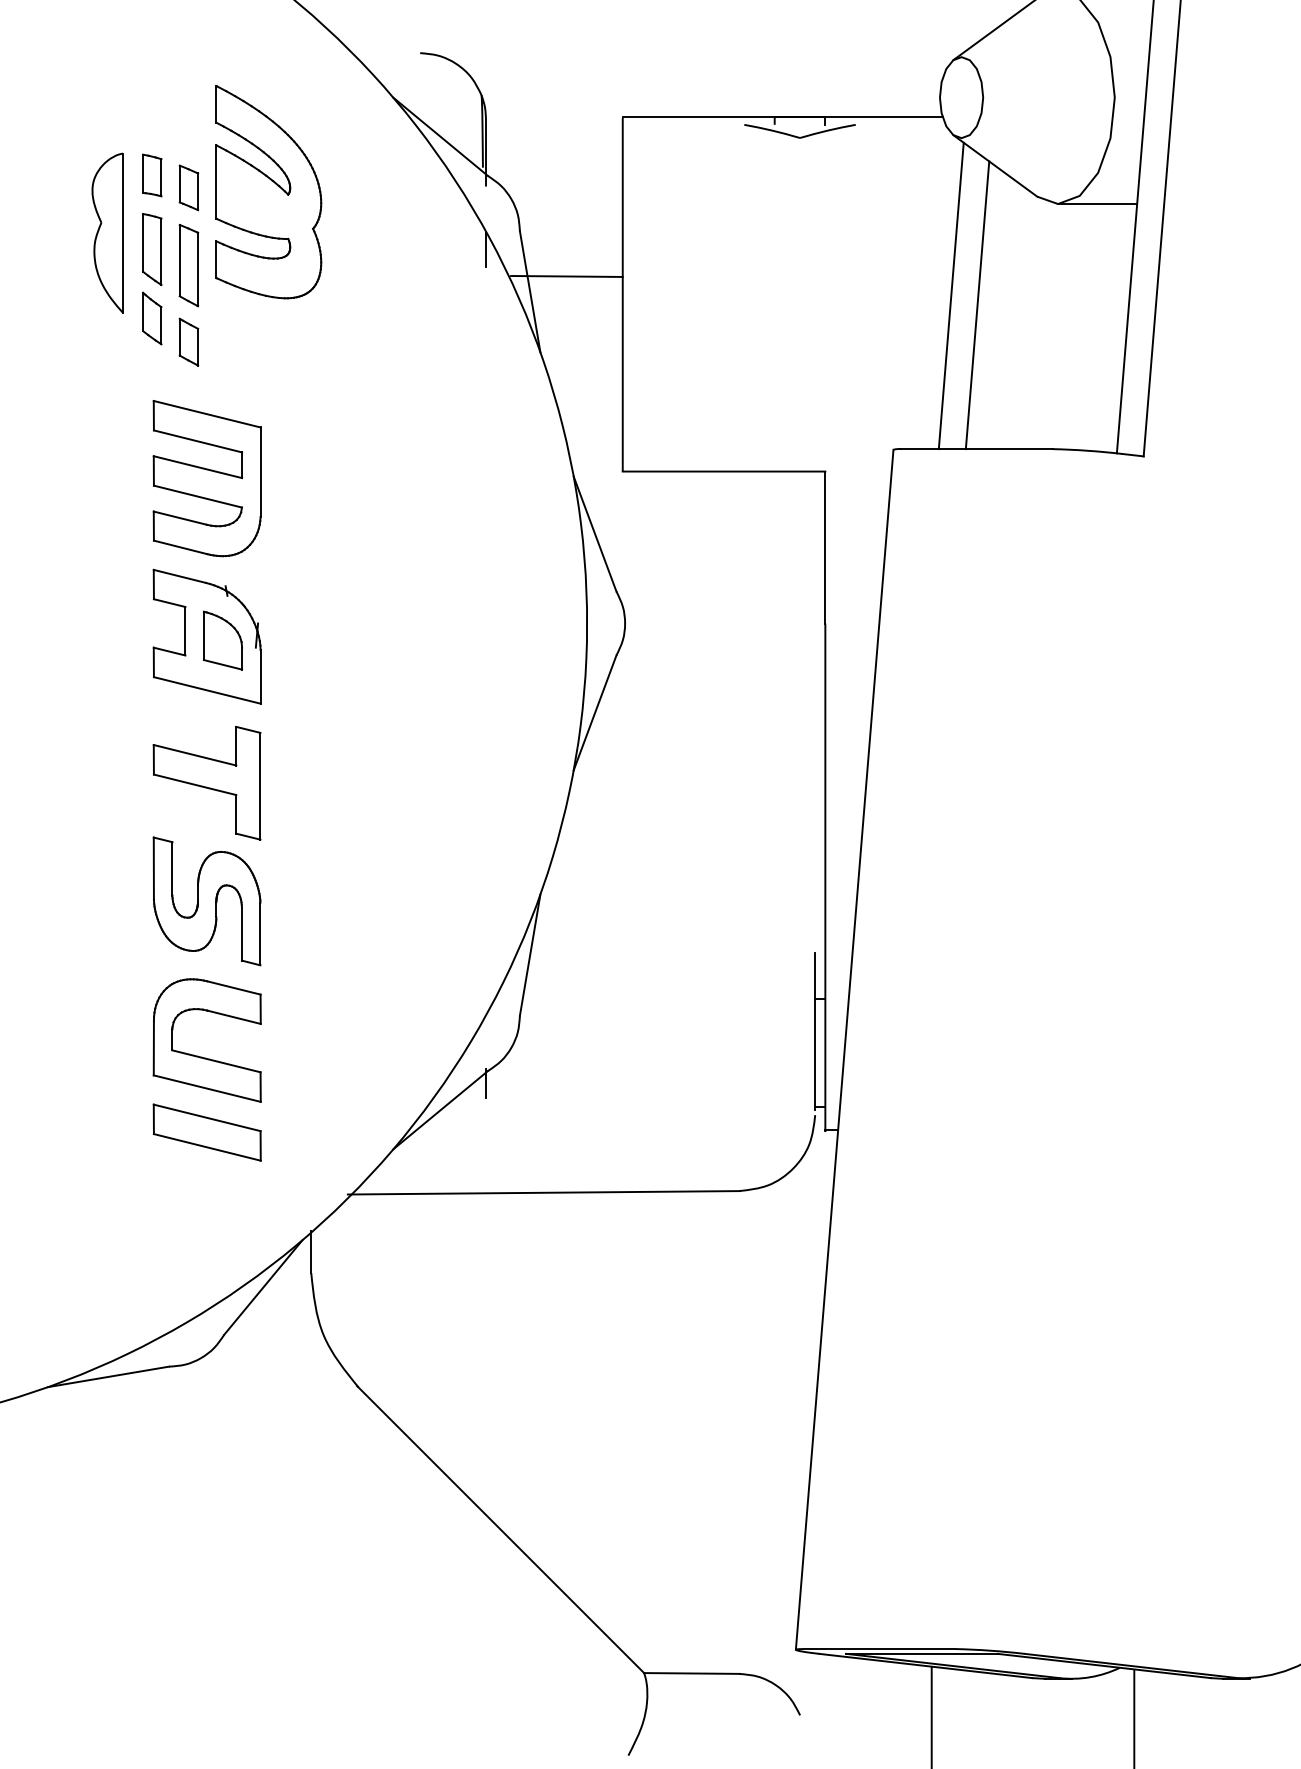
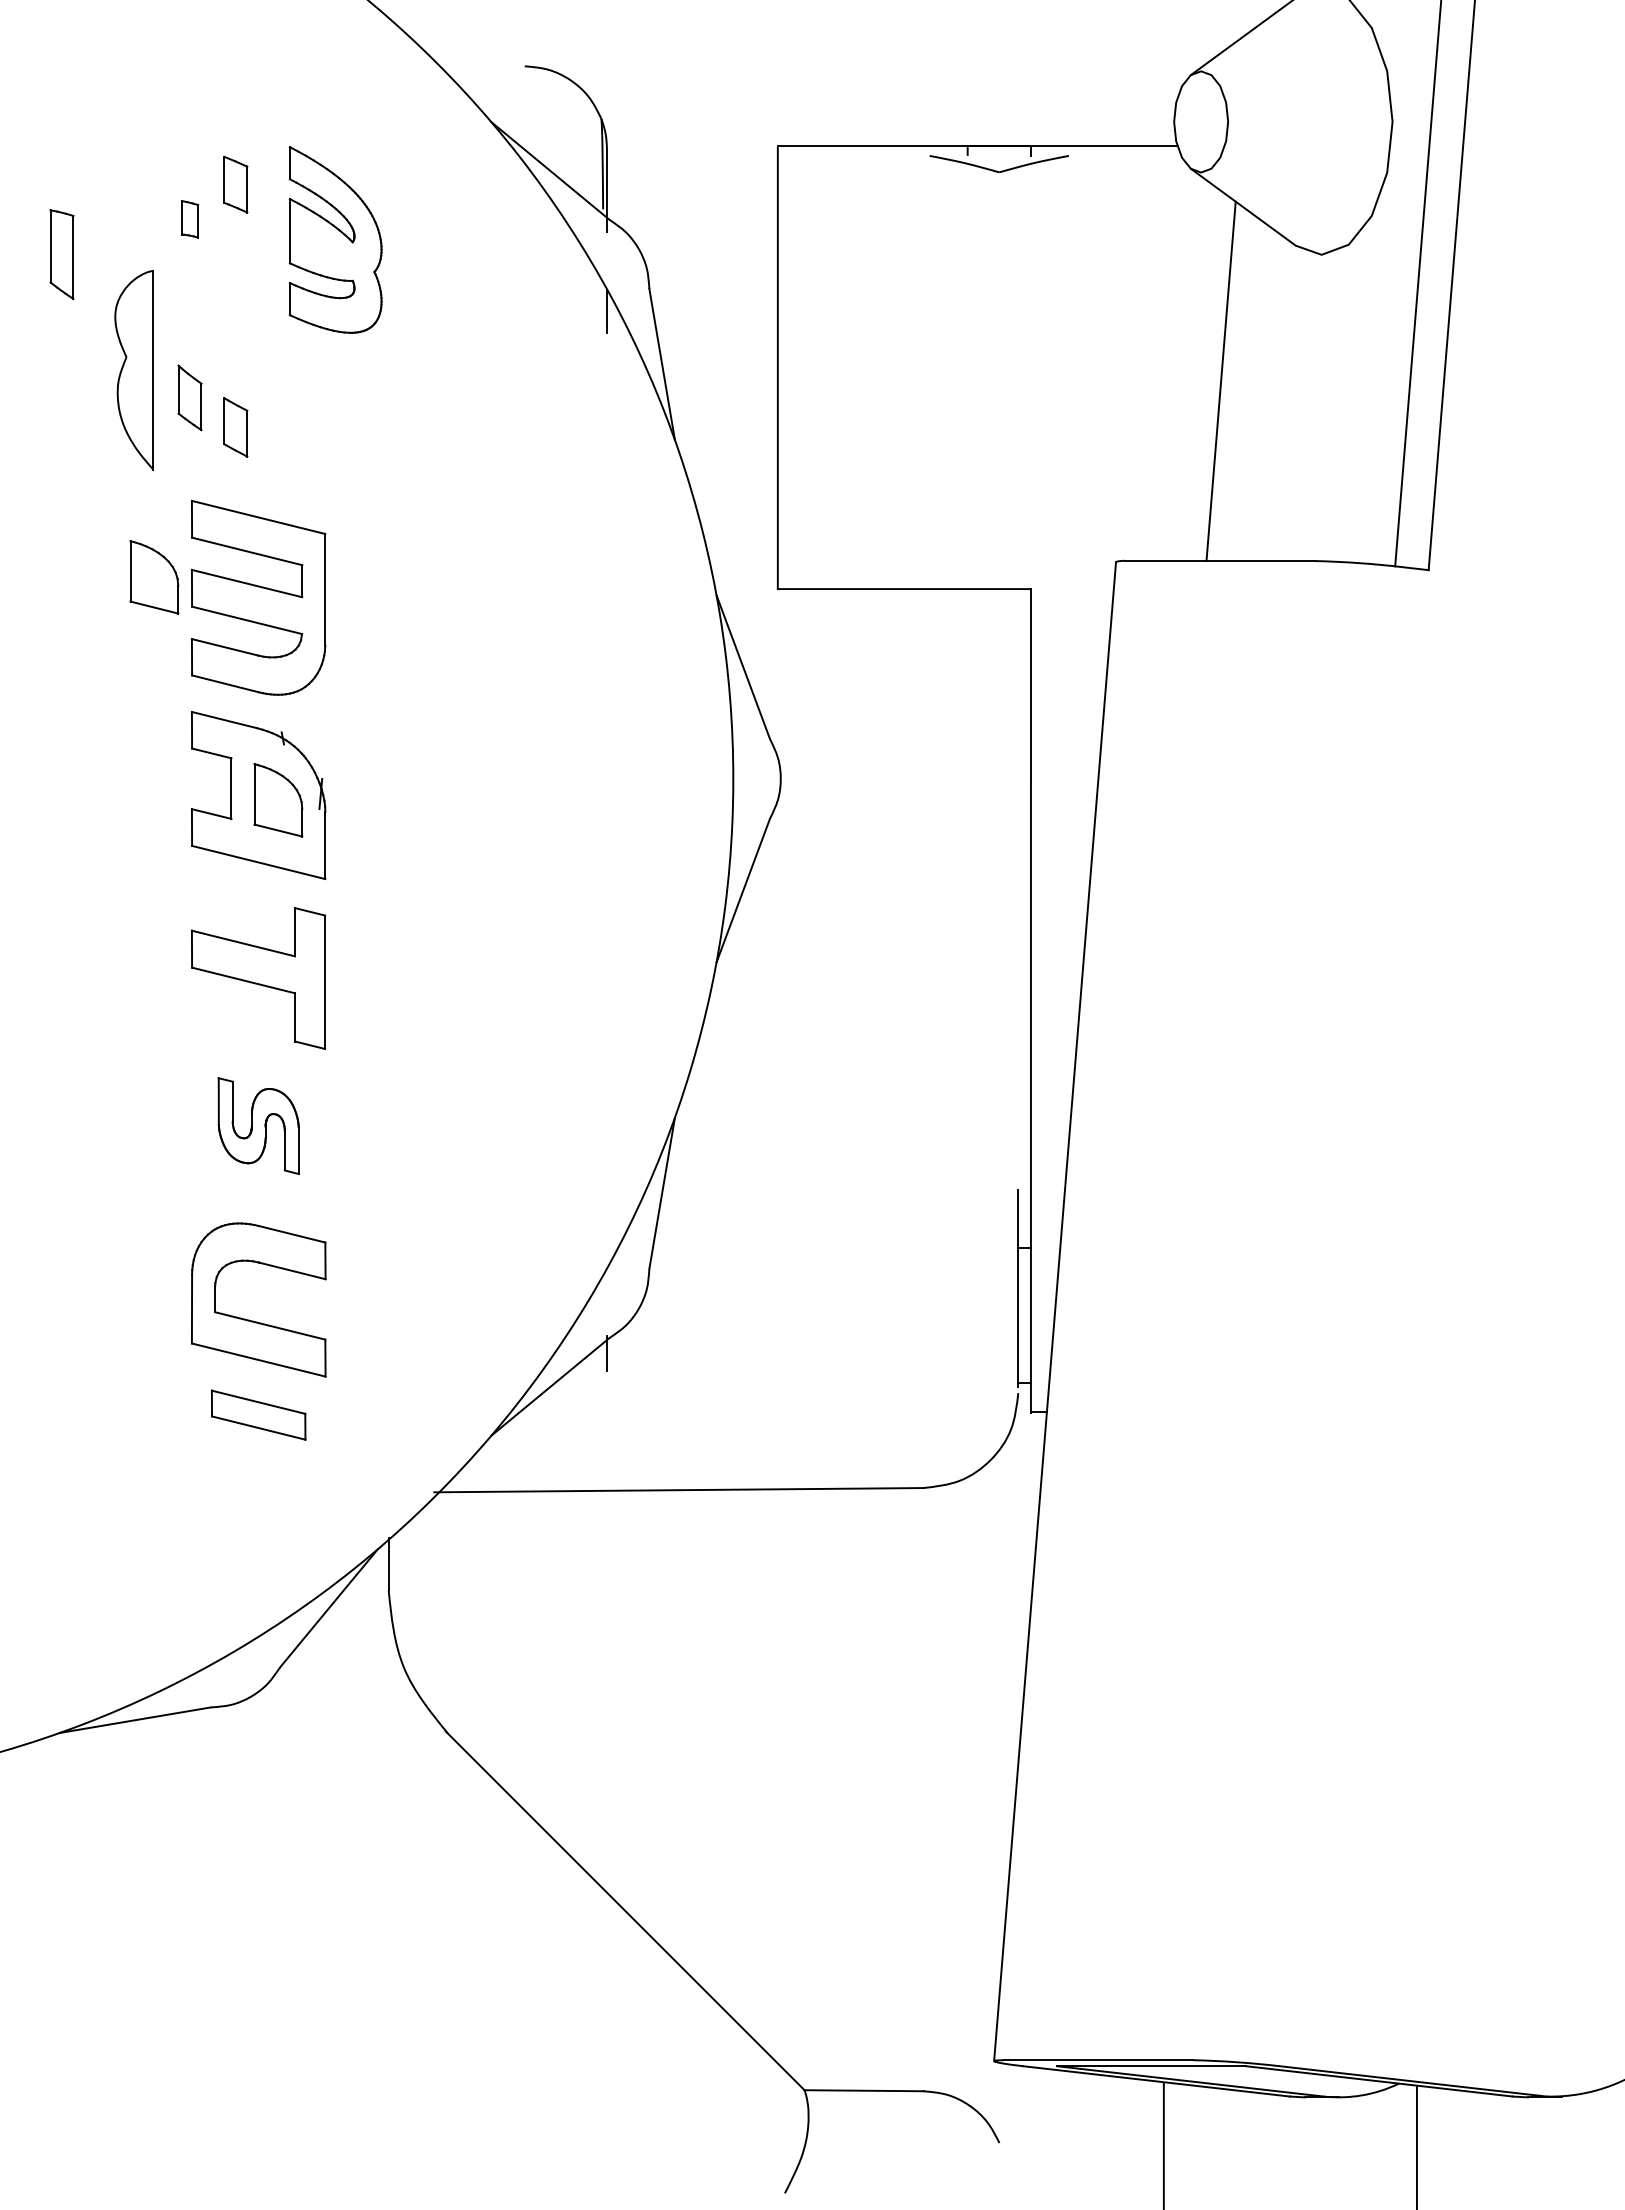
part: (151, 175) -> (189, 219), size x0.7
part: (188, 187) -> (235, 184), moved
part: (268, 191) -> (335, 239), size x0.7
line: (1097, 203) -> (1370, 254), removed
part: (107, 233) -> (133, 370), moved
part: (151, 249) -> (61, 254), moved
part: (188, 265) -> (235, 331), removed
line: (566, 275) -> (707, 344), removed
line: (950, 295) -> (1187, 369), removed
part: (123, 462) -> (154, 577), added
part: (207, 900) -> (258, 1125), size x0.6
part: (207, 1133) -> (258, 1415), size x0.7

